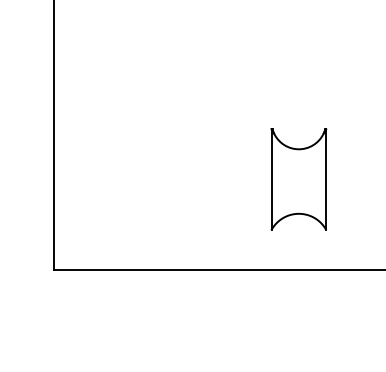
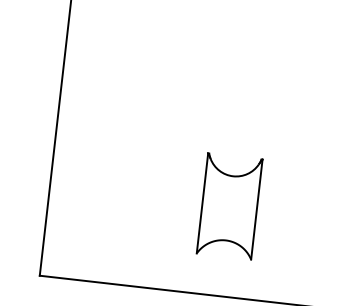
part: (298, 179) -> (229, 206), moved

